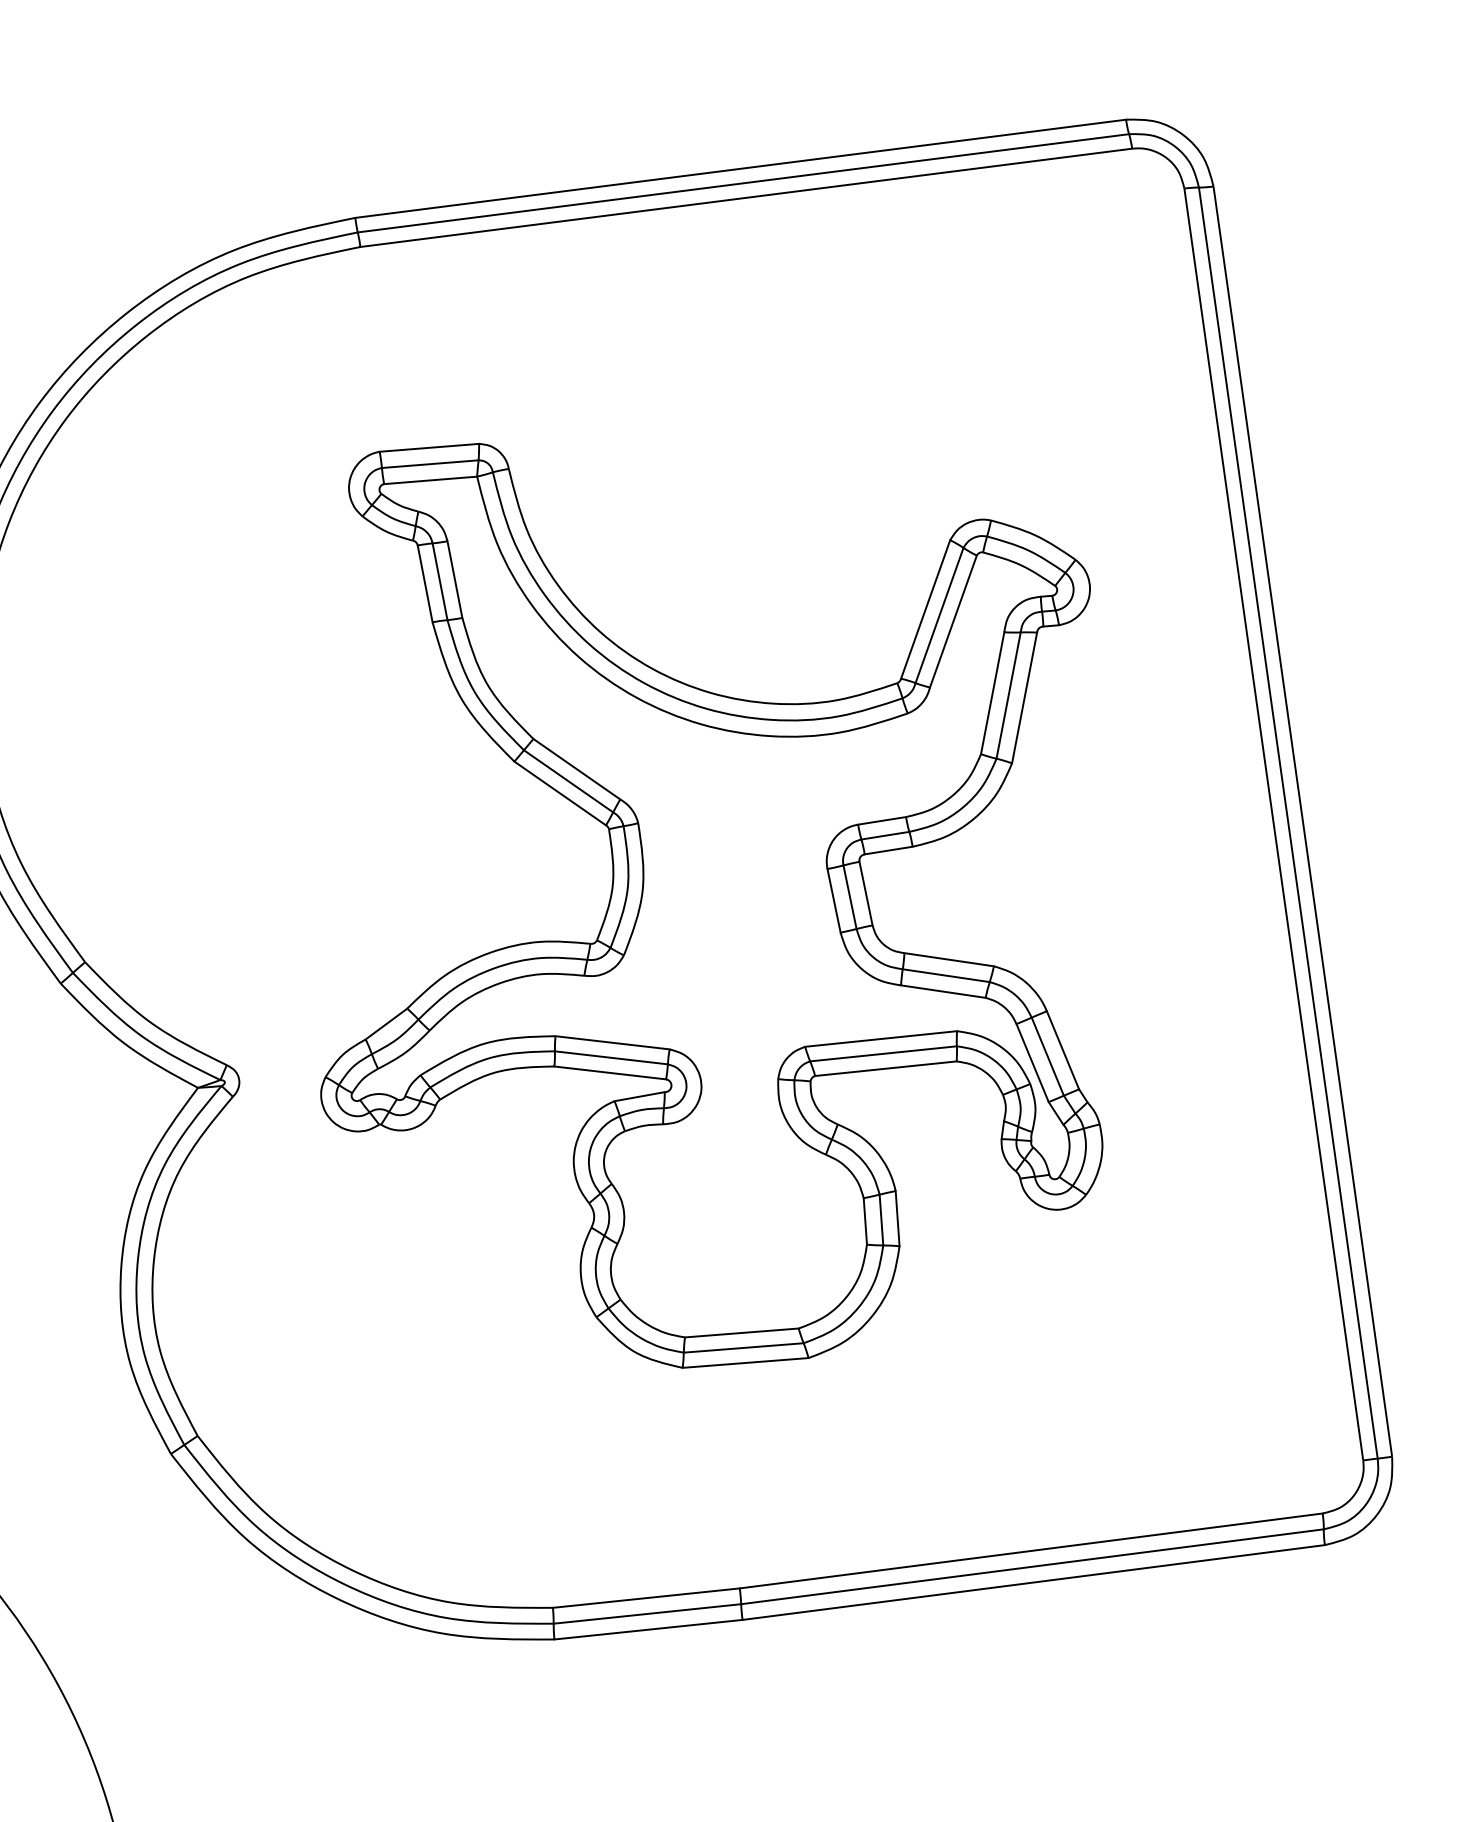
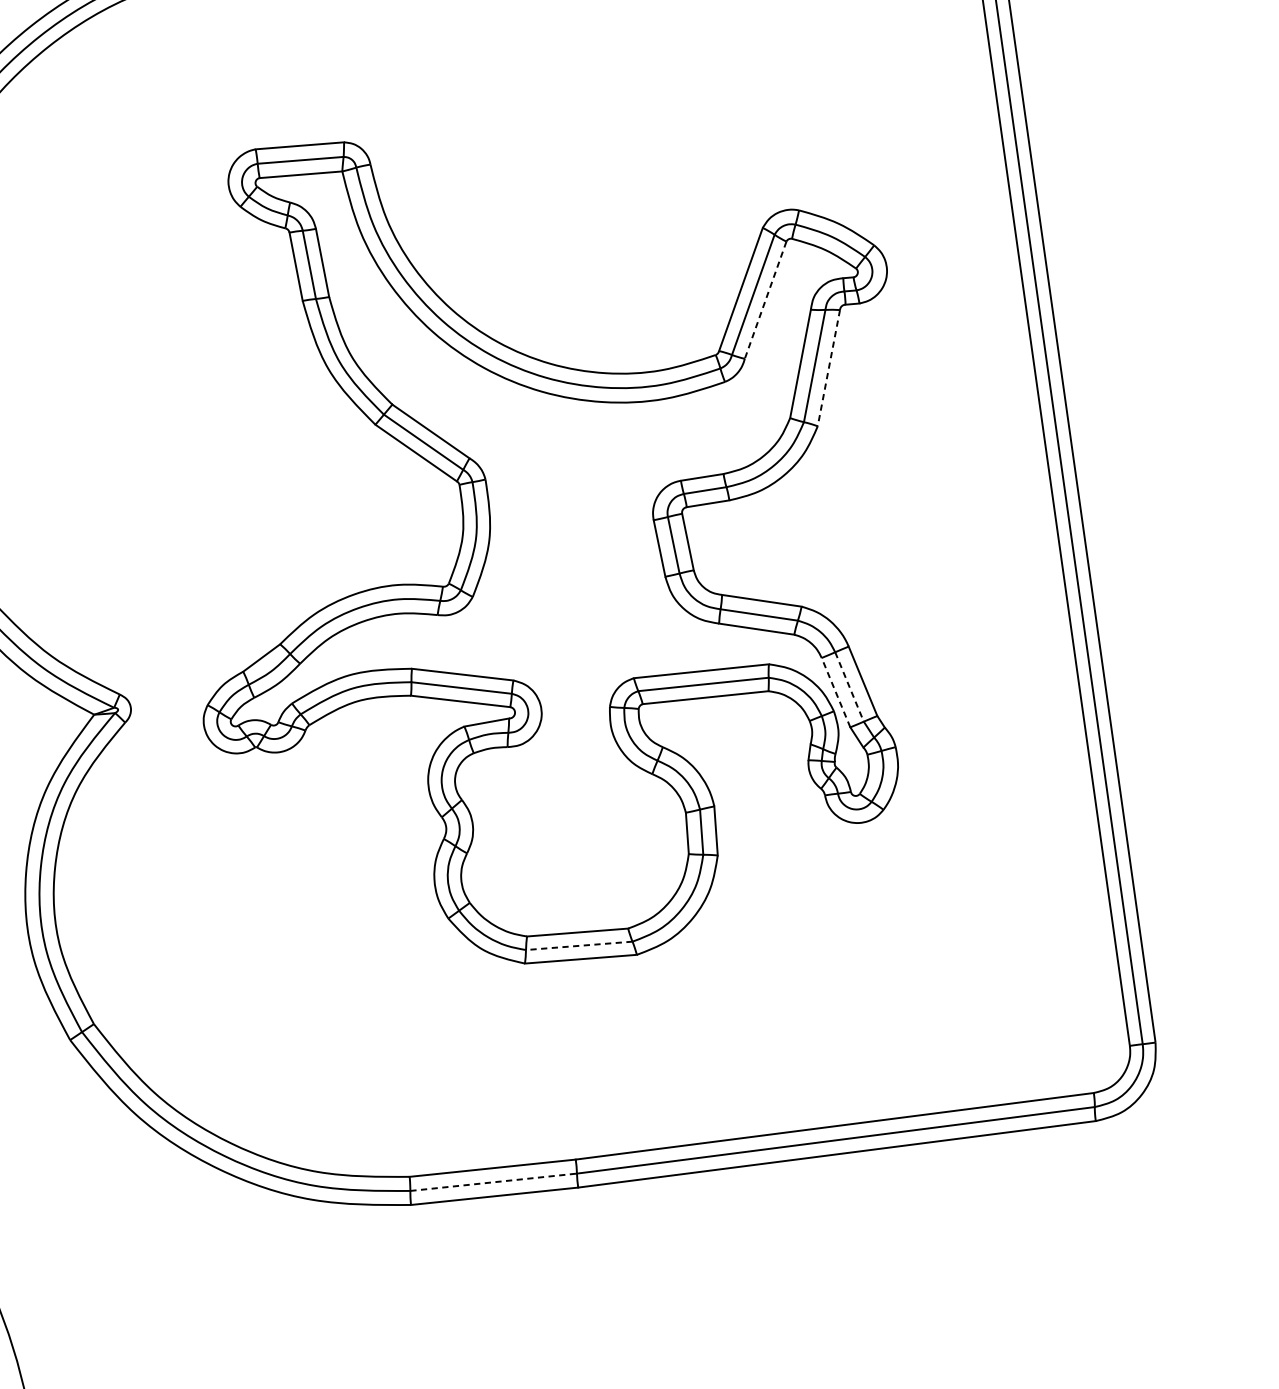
line: (953, 621) -> (765, 300), solid -> dashed
line: (1024, 697) -> (828, 367), solid -> dashed
line: (1047, 1057) -> (849, 687), solid -> dashed
line: (1032, 1062) -> (835, 692), solid -> dashed
line: (743, 1347) -> (579, 945), solid -> dashed
line: (647, 1613) -> (493, 1181), solid -> dashed

